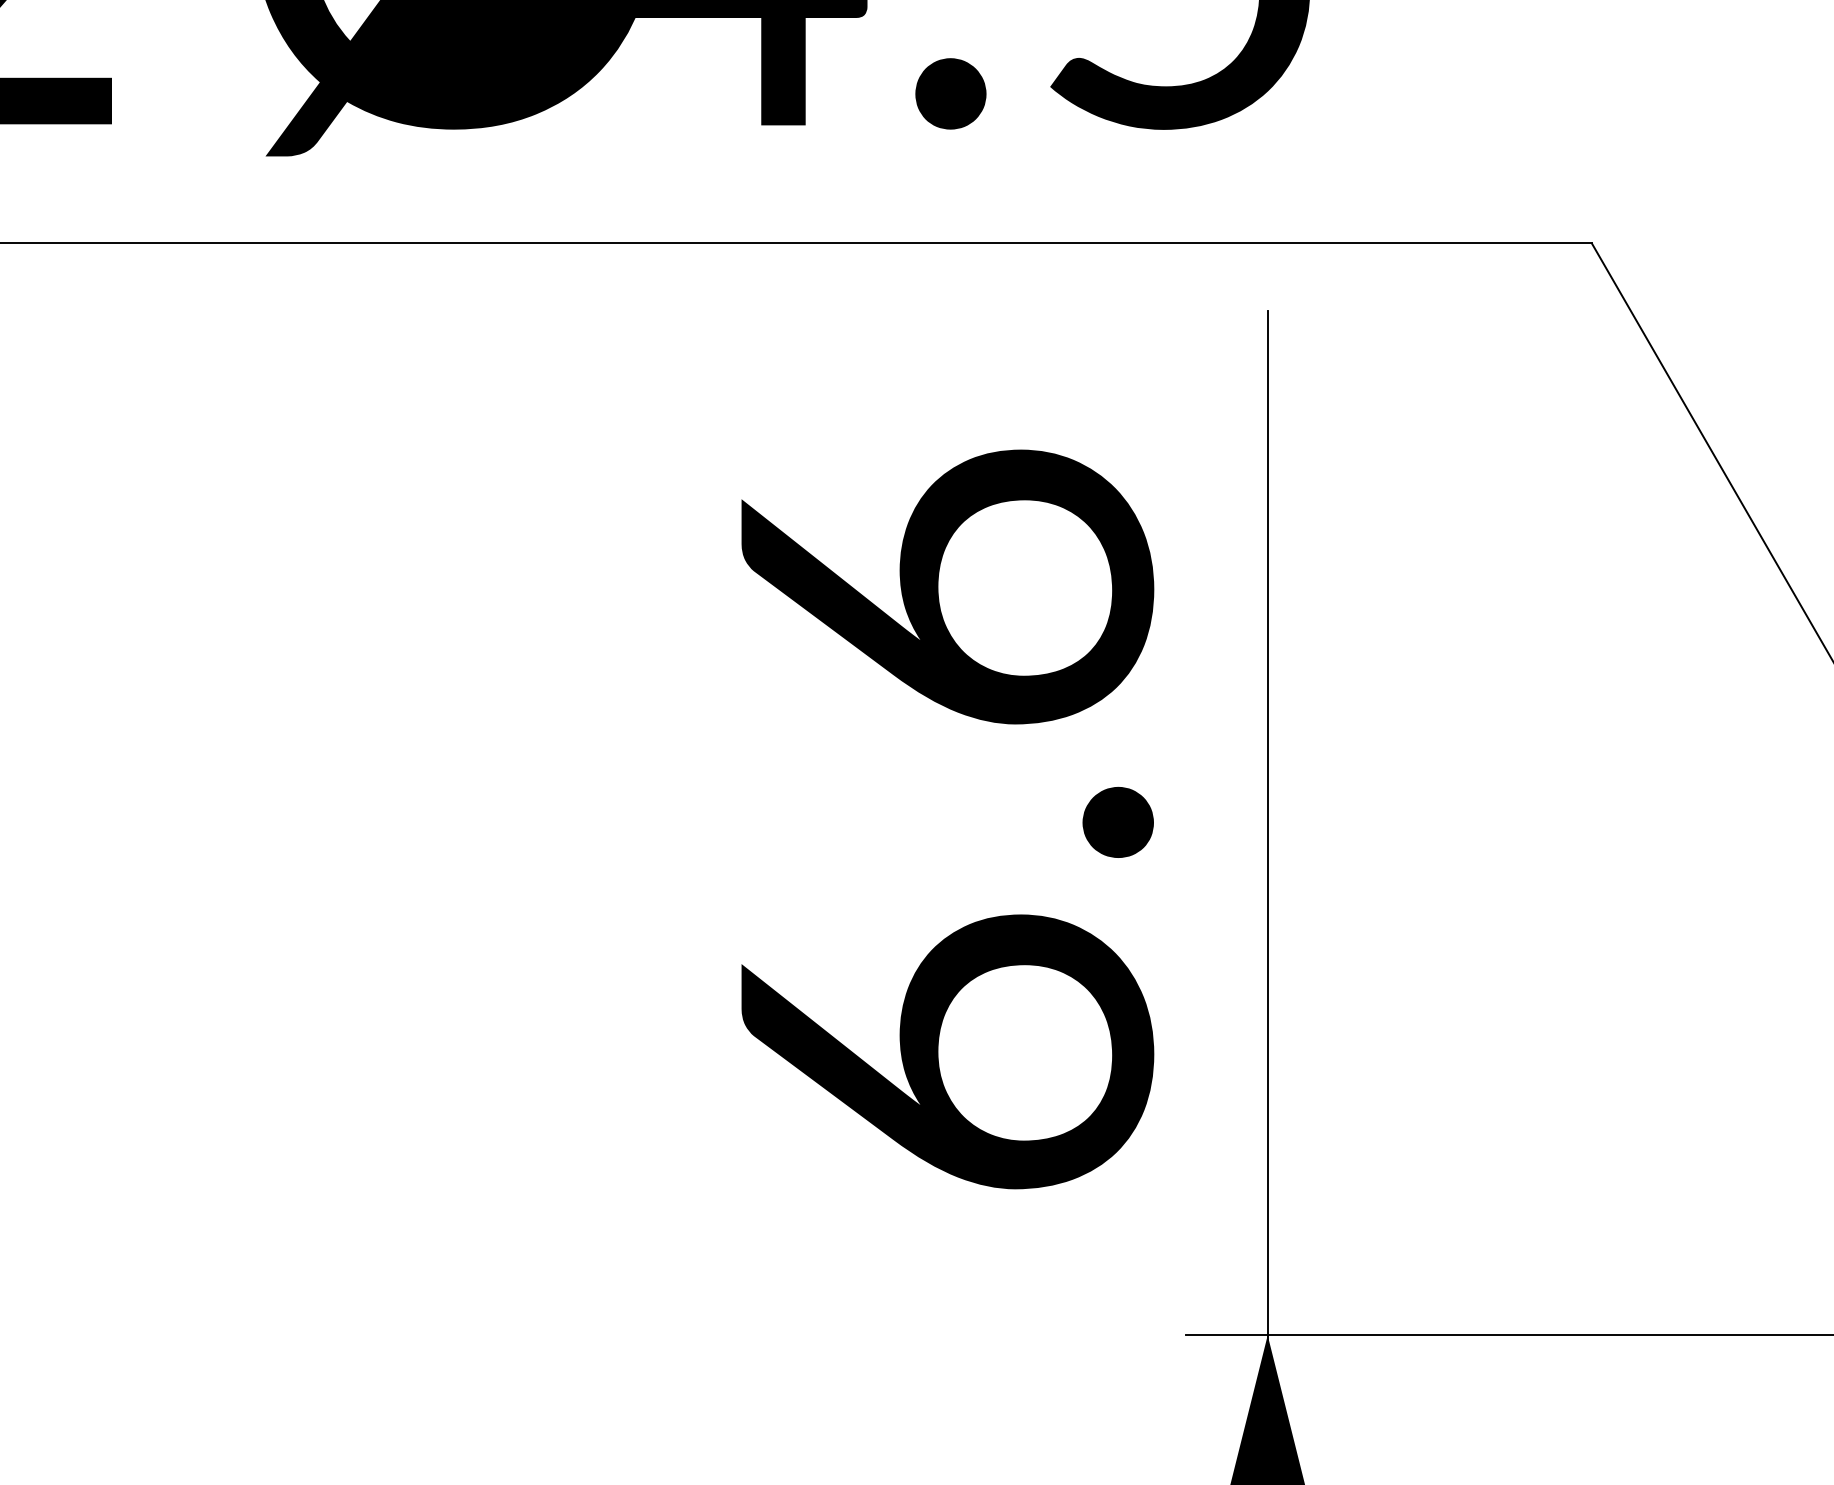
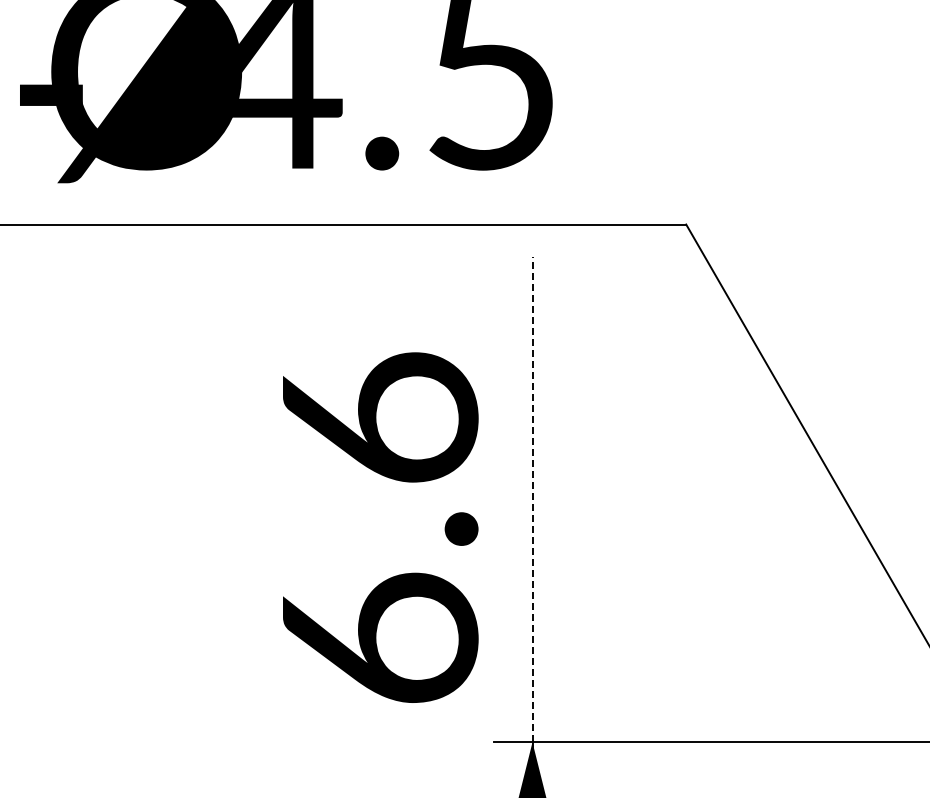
text: (947, 819) -> (380, 527), moved
line: (1267, 823) -> (532, 499), solid -> dashed

